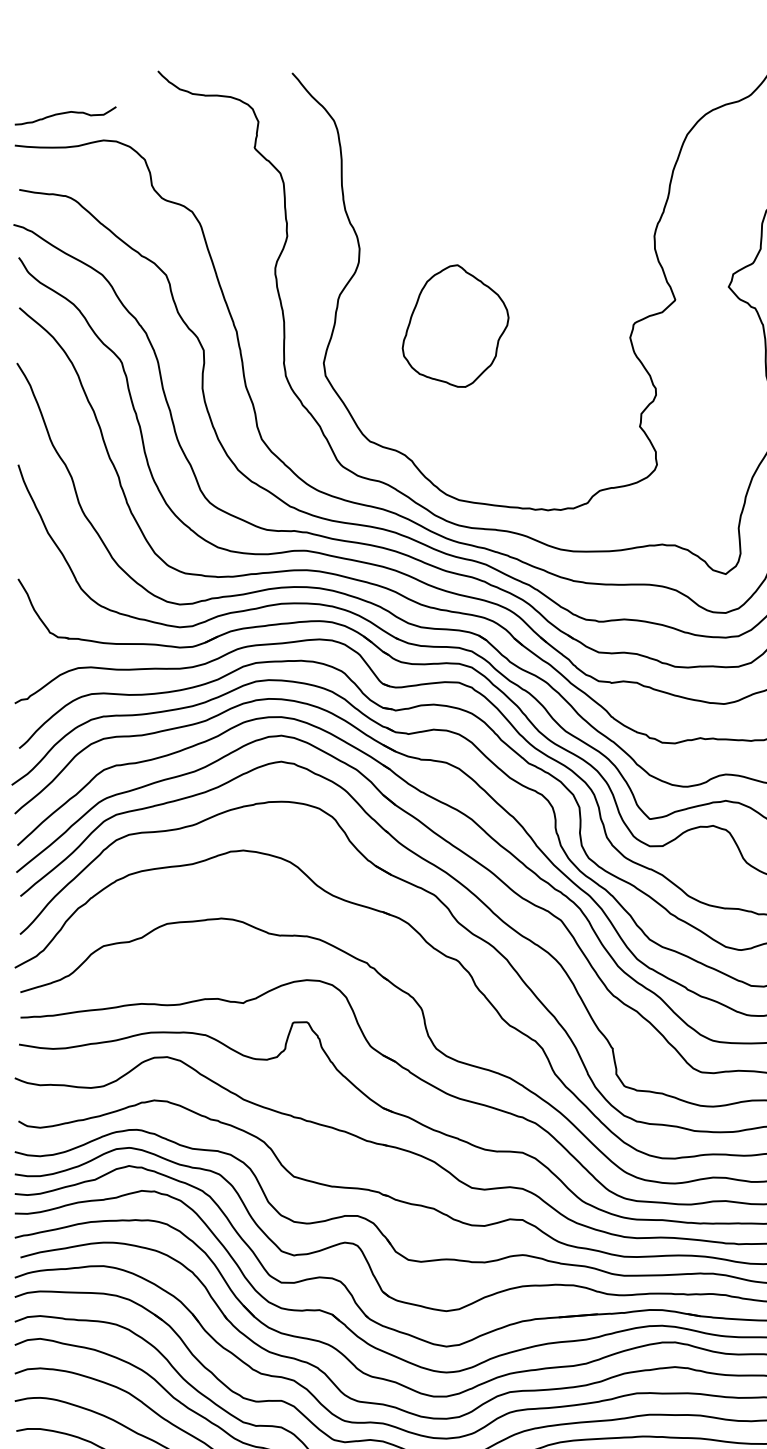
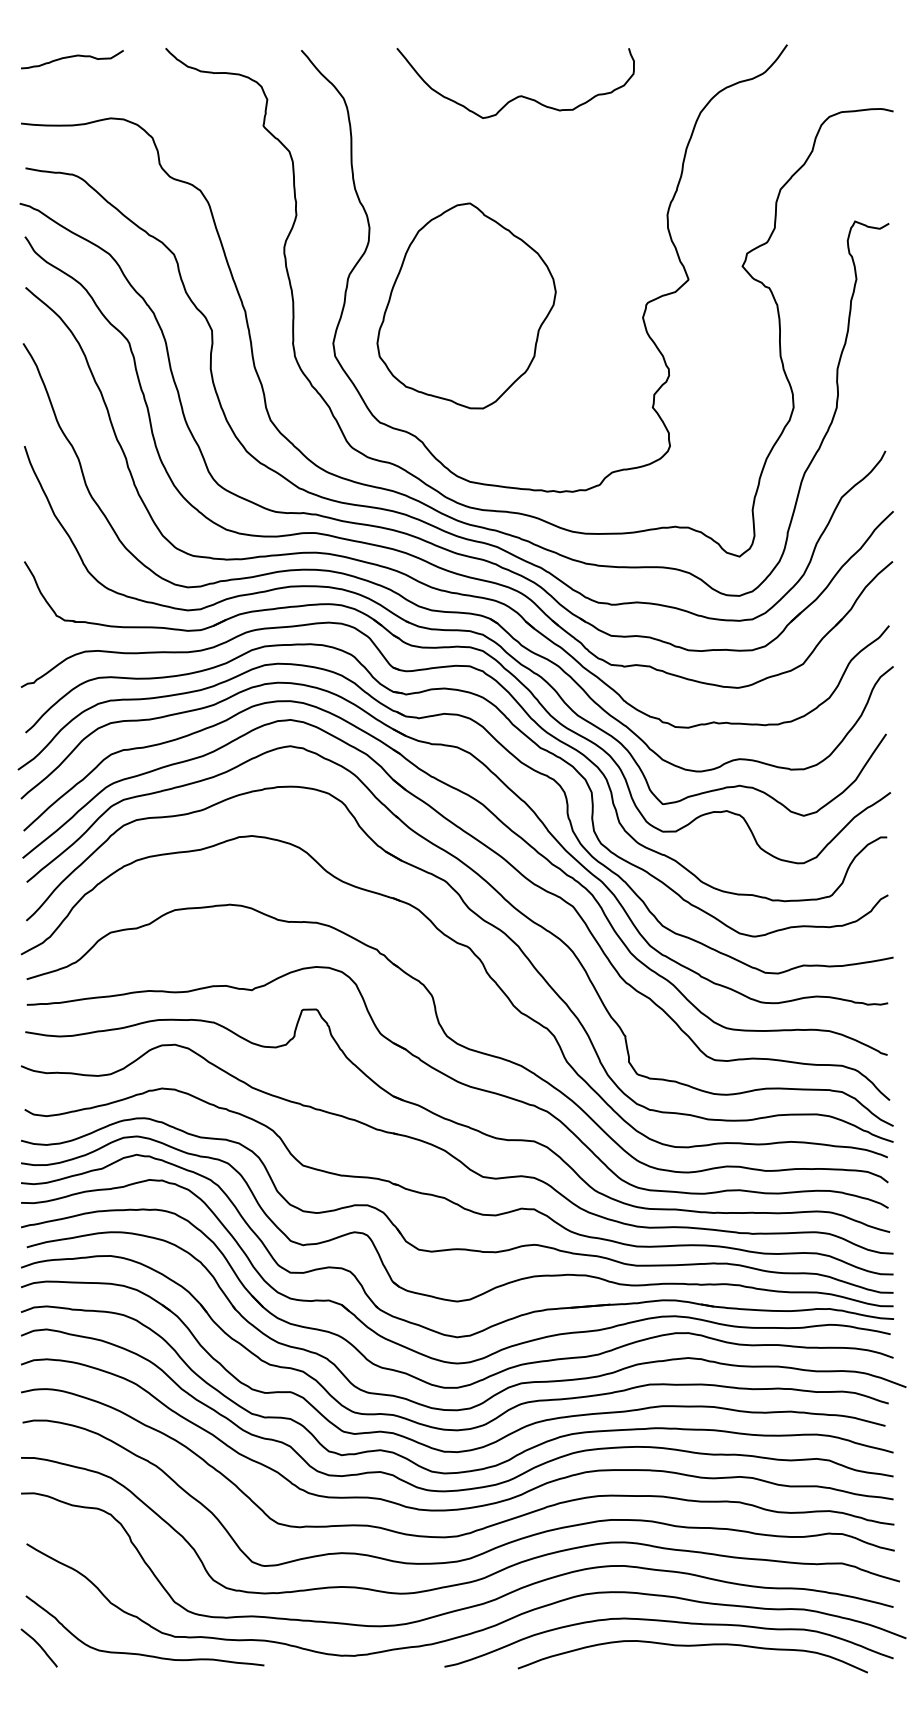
curve: (65, 113) -> (72, 57), moved
curve: (507, 117) -> (518, 95), added
part: (455, 325) -> (466, 305), size x1.67

